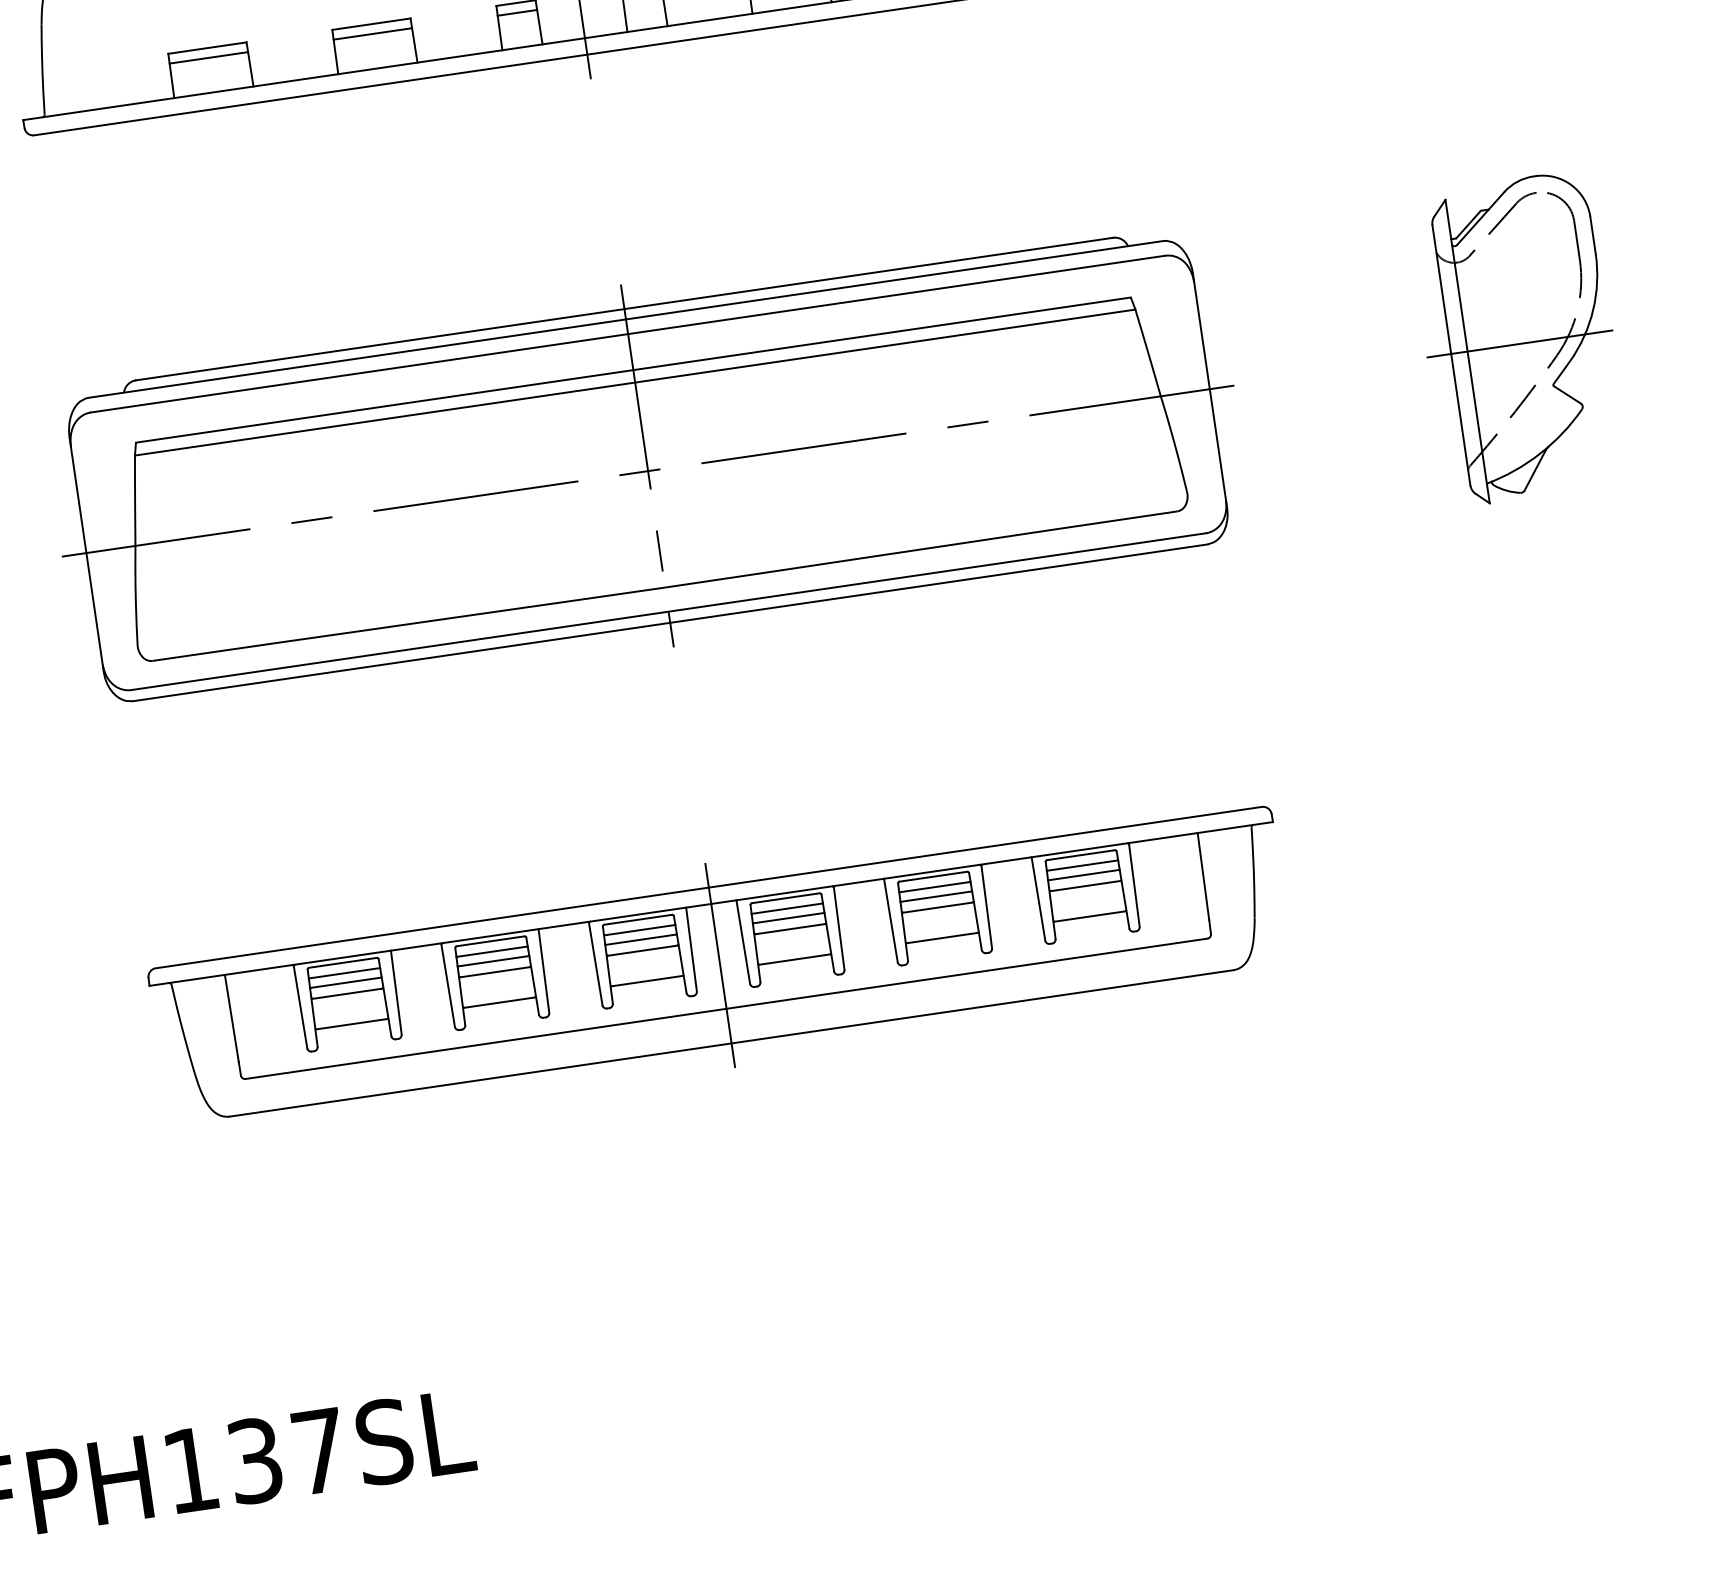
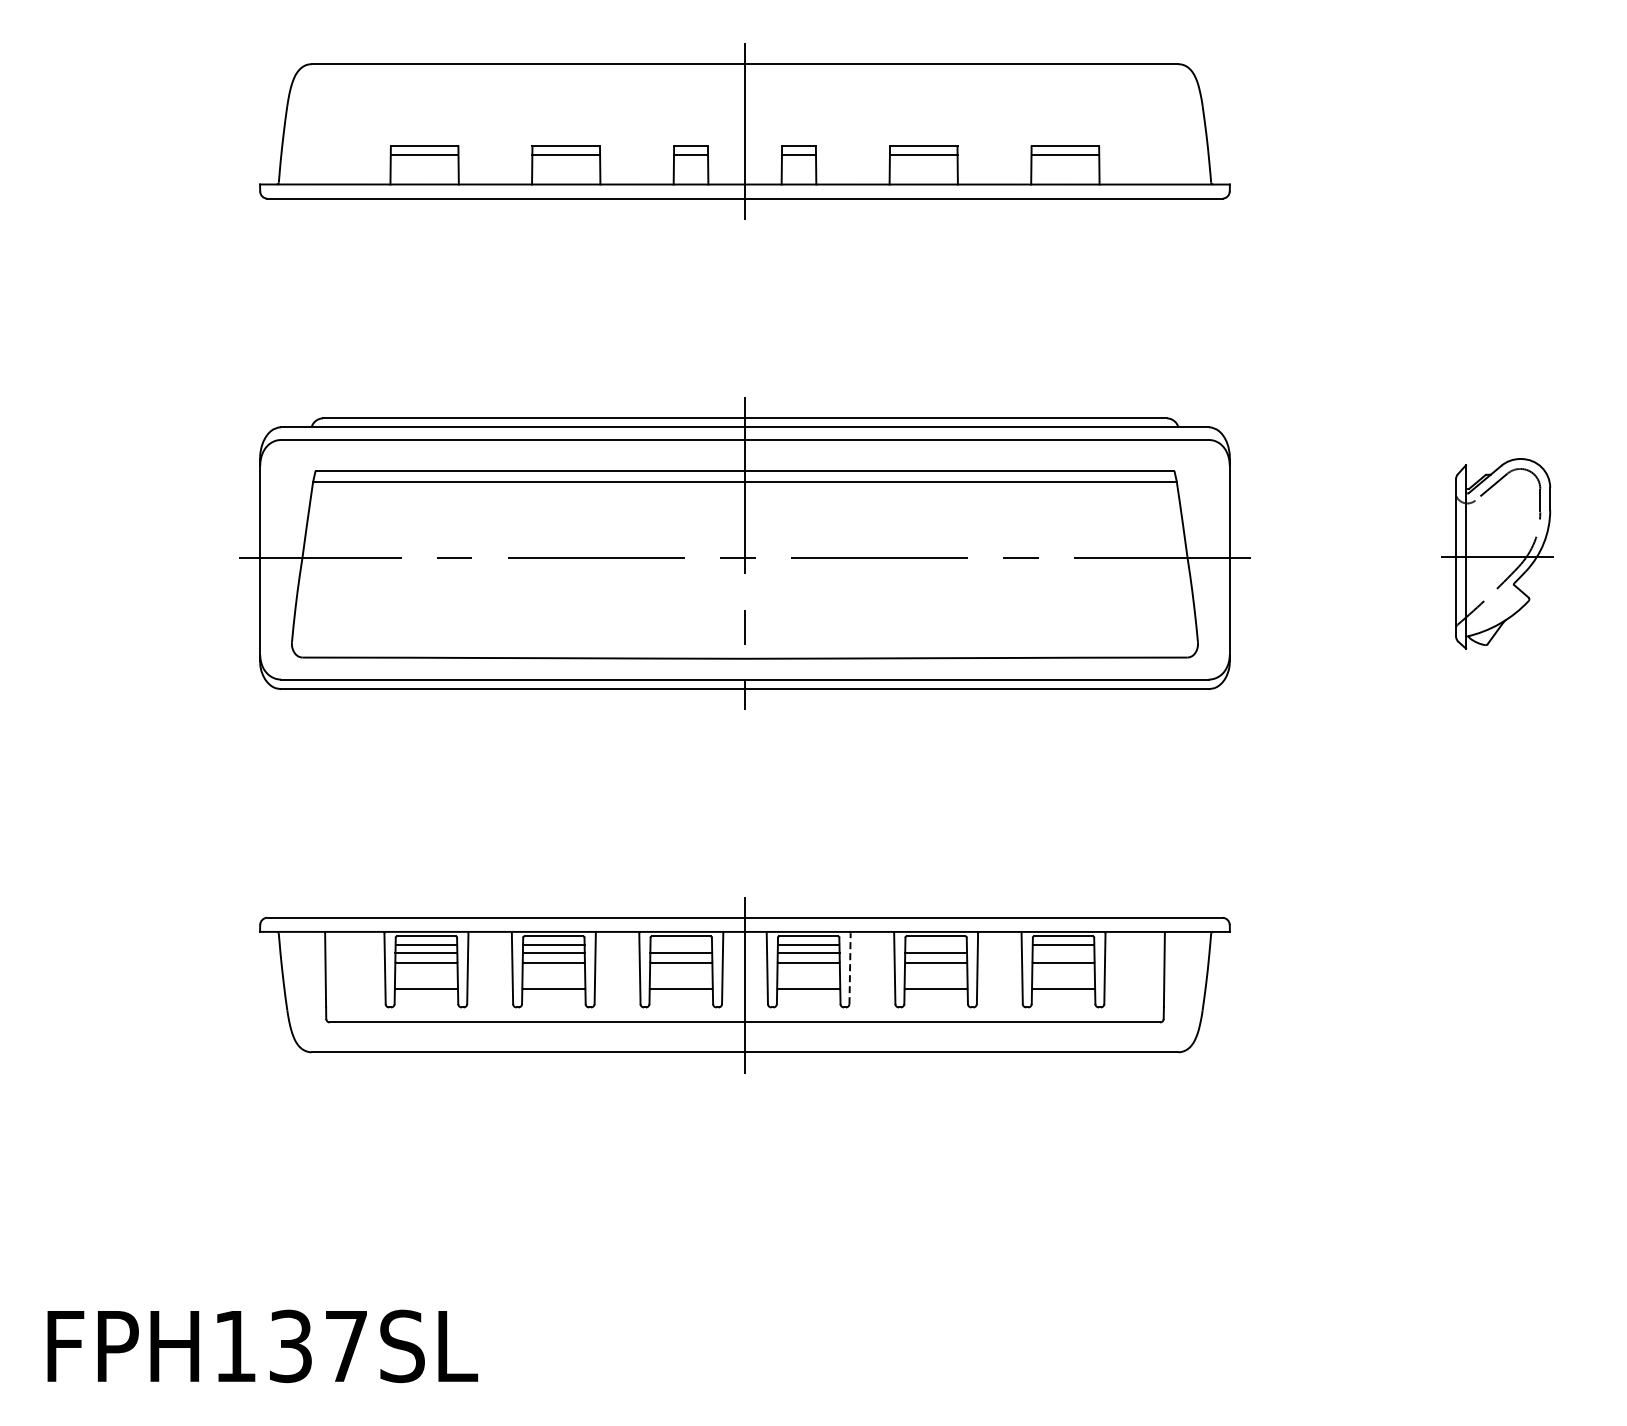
part: (1518, 338) -> (1497, 553), size x0.7
line: (1083, 875) -> (1063, 953), removed
line: (934, 887) -> (935, 945), removed
line: (839, 928) -> (850, 968), solid -> dashed
line: (640, 930) -> (681, 945), removed

